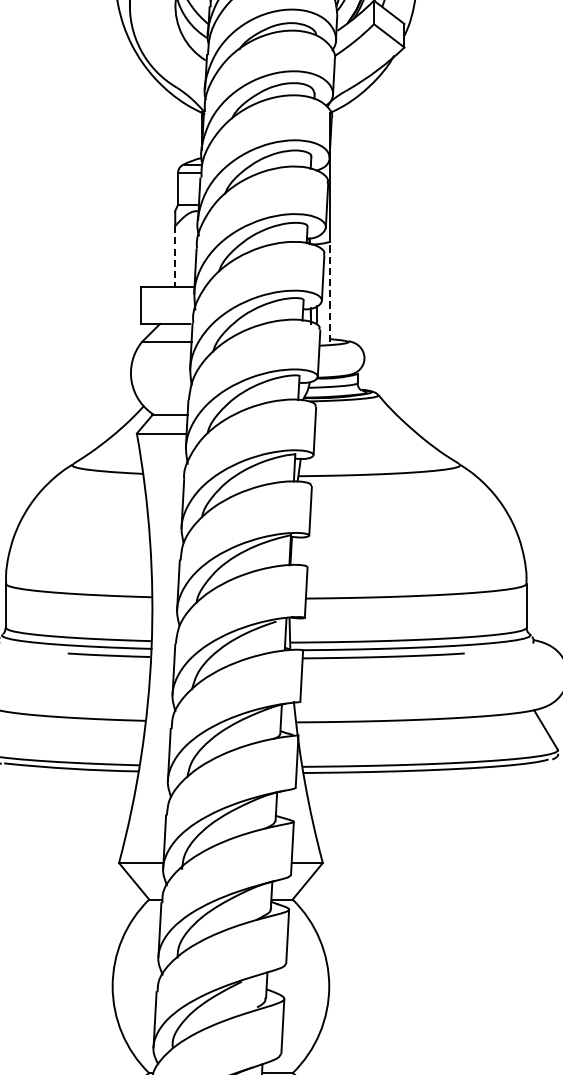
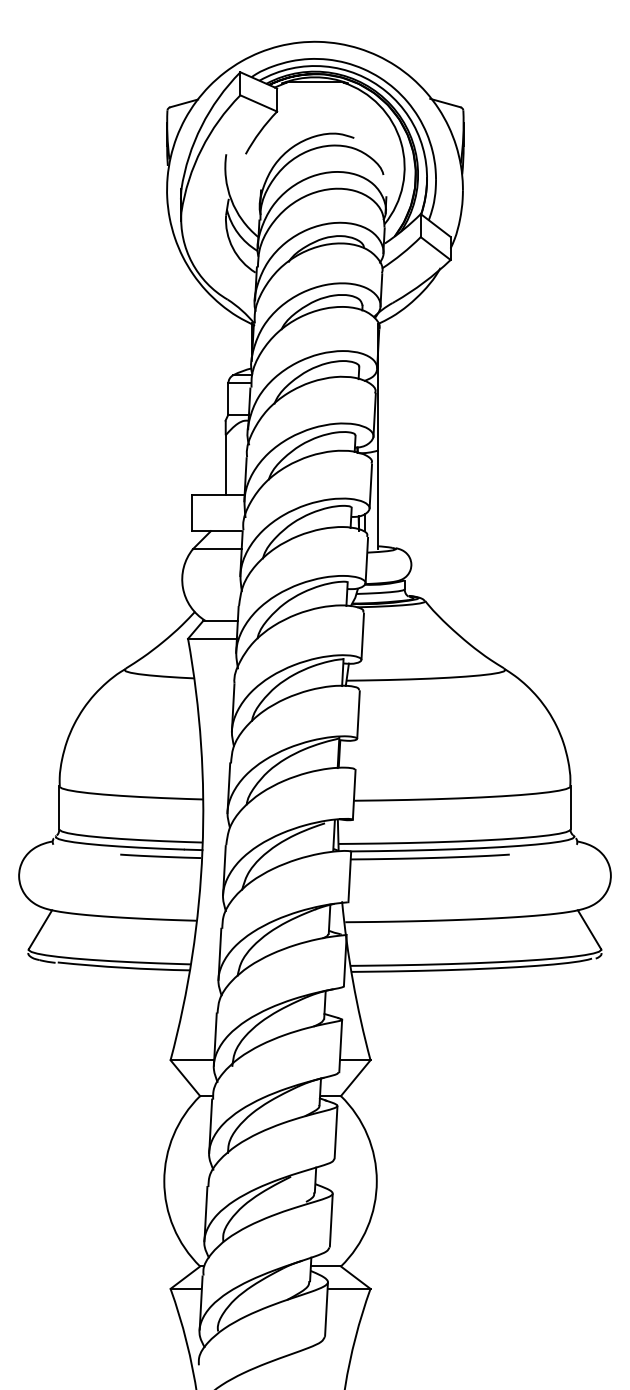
line: (175, 256) -> (225, 465), dashed -> solid
line: (329, 291) -> (377, 499), dashed -> solid

